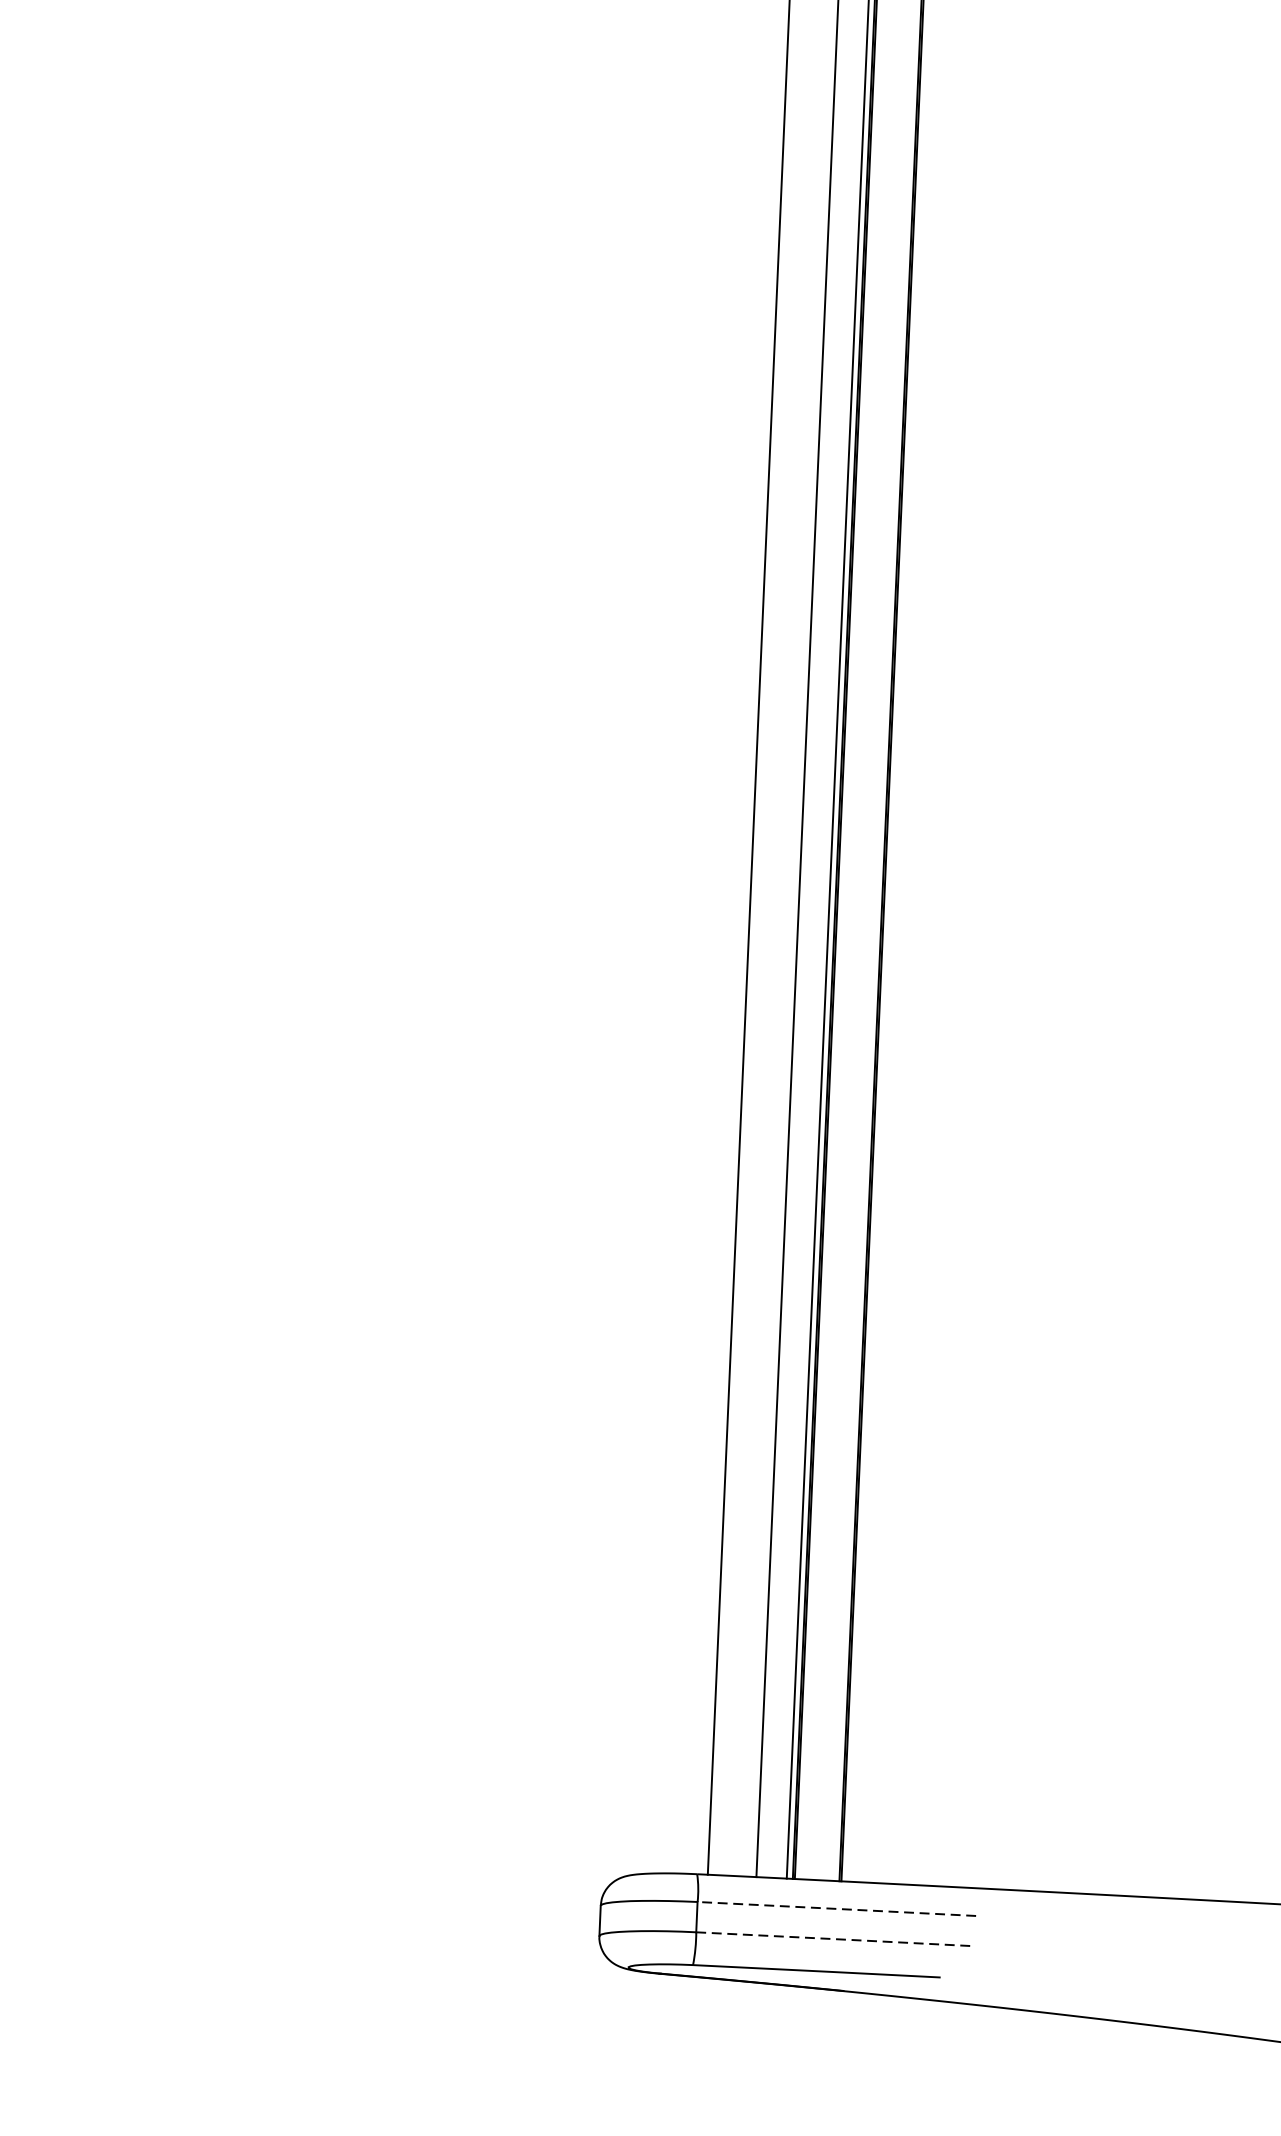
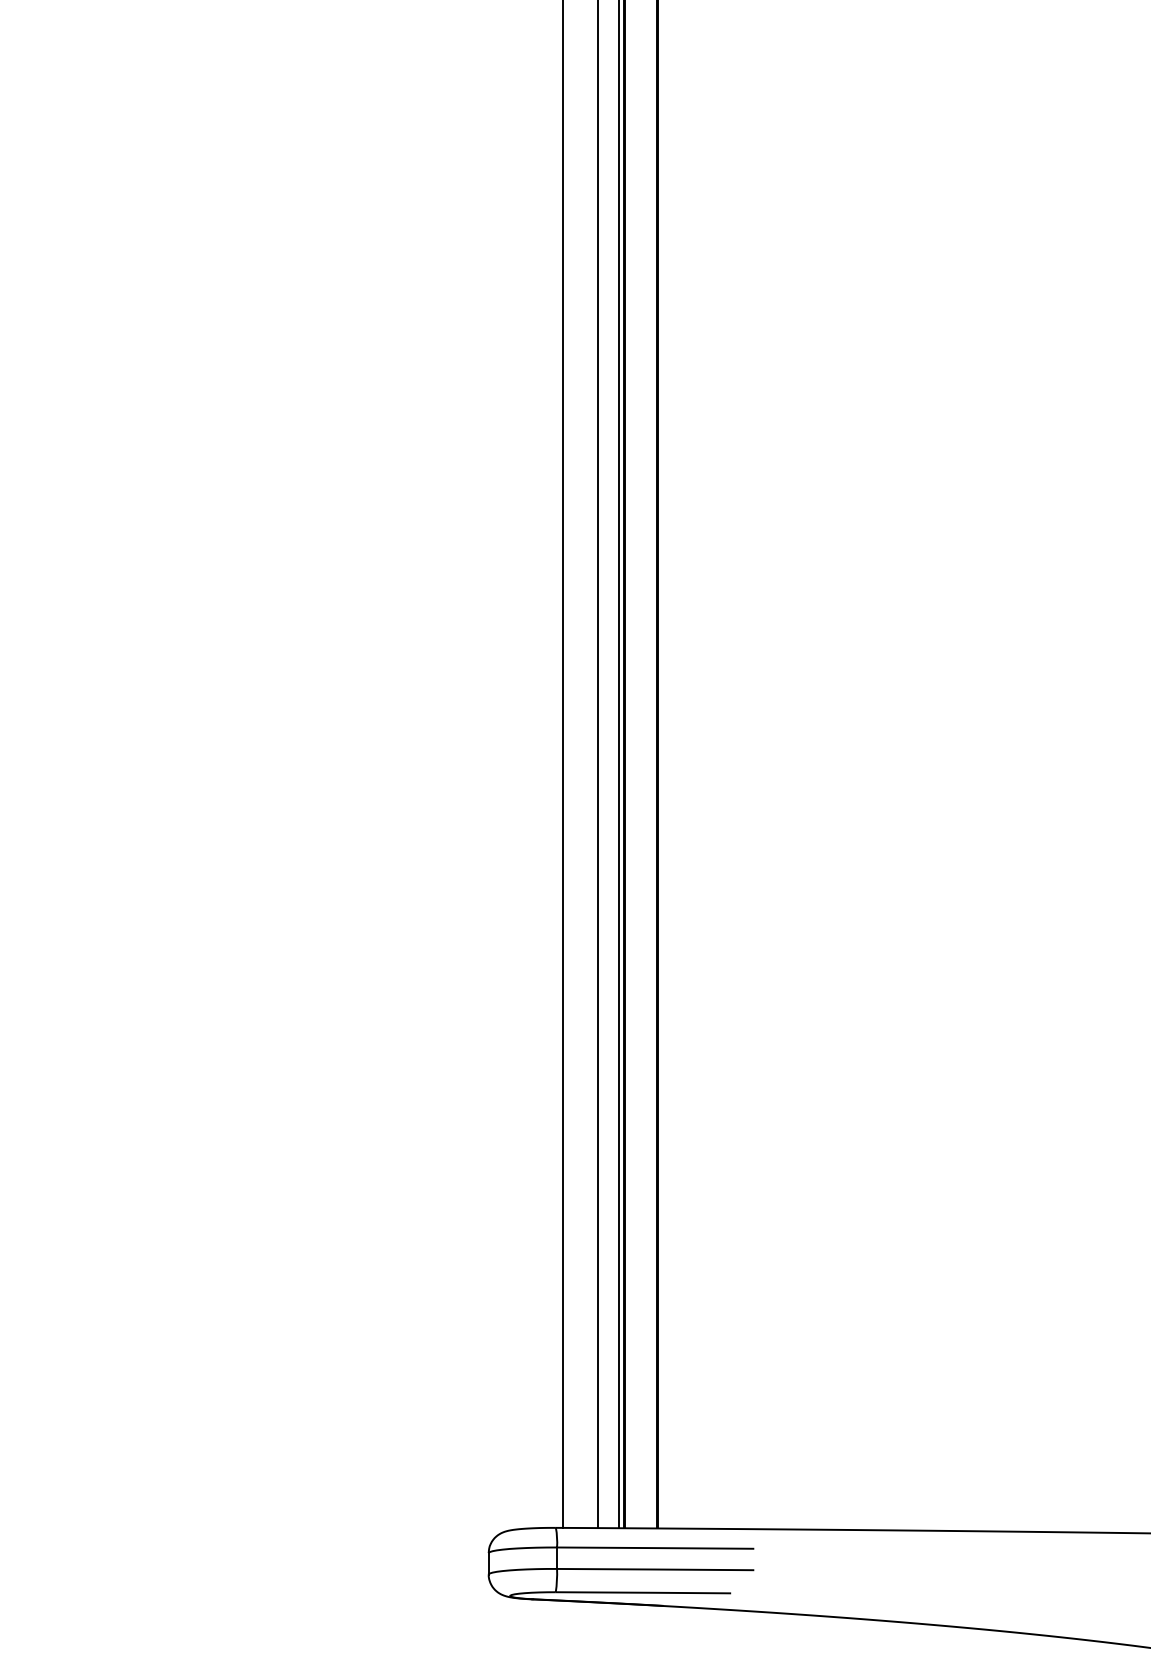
line: (836, 1909) -> (655, 1548), dashed -> solid
line: (835, 1939) -> (655, 1569), dashed -> solid

